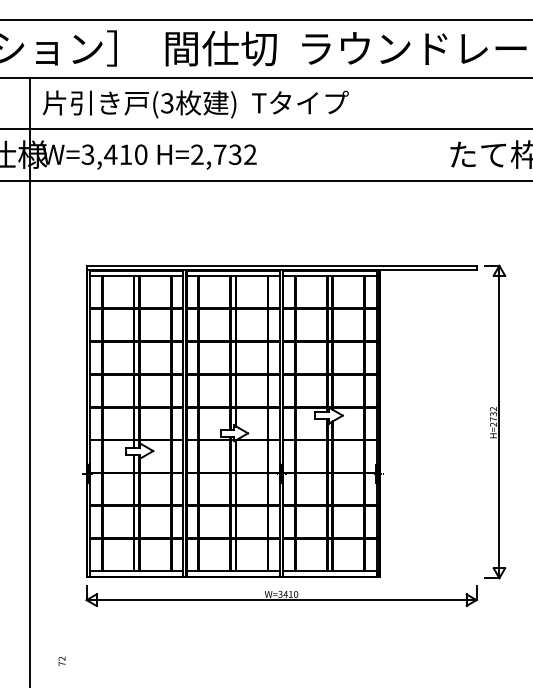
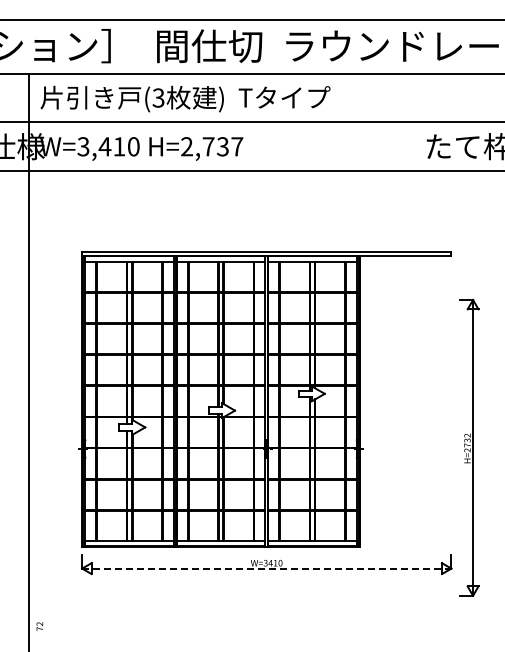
text: (250, 154) -> (237, 146), H=2,732 -> H=2,737
part: (495, 421) -> (469, 447), moved
line: (281, 600) -> (266, 568), solid -> dashed
text: (61, 661) -> (39, 626), moved

